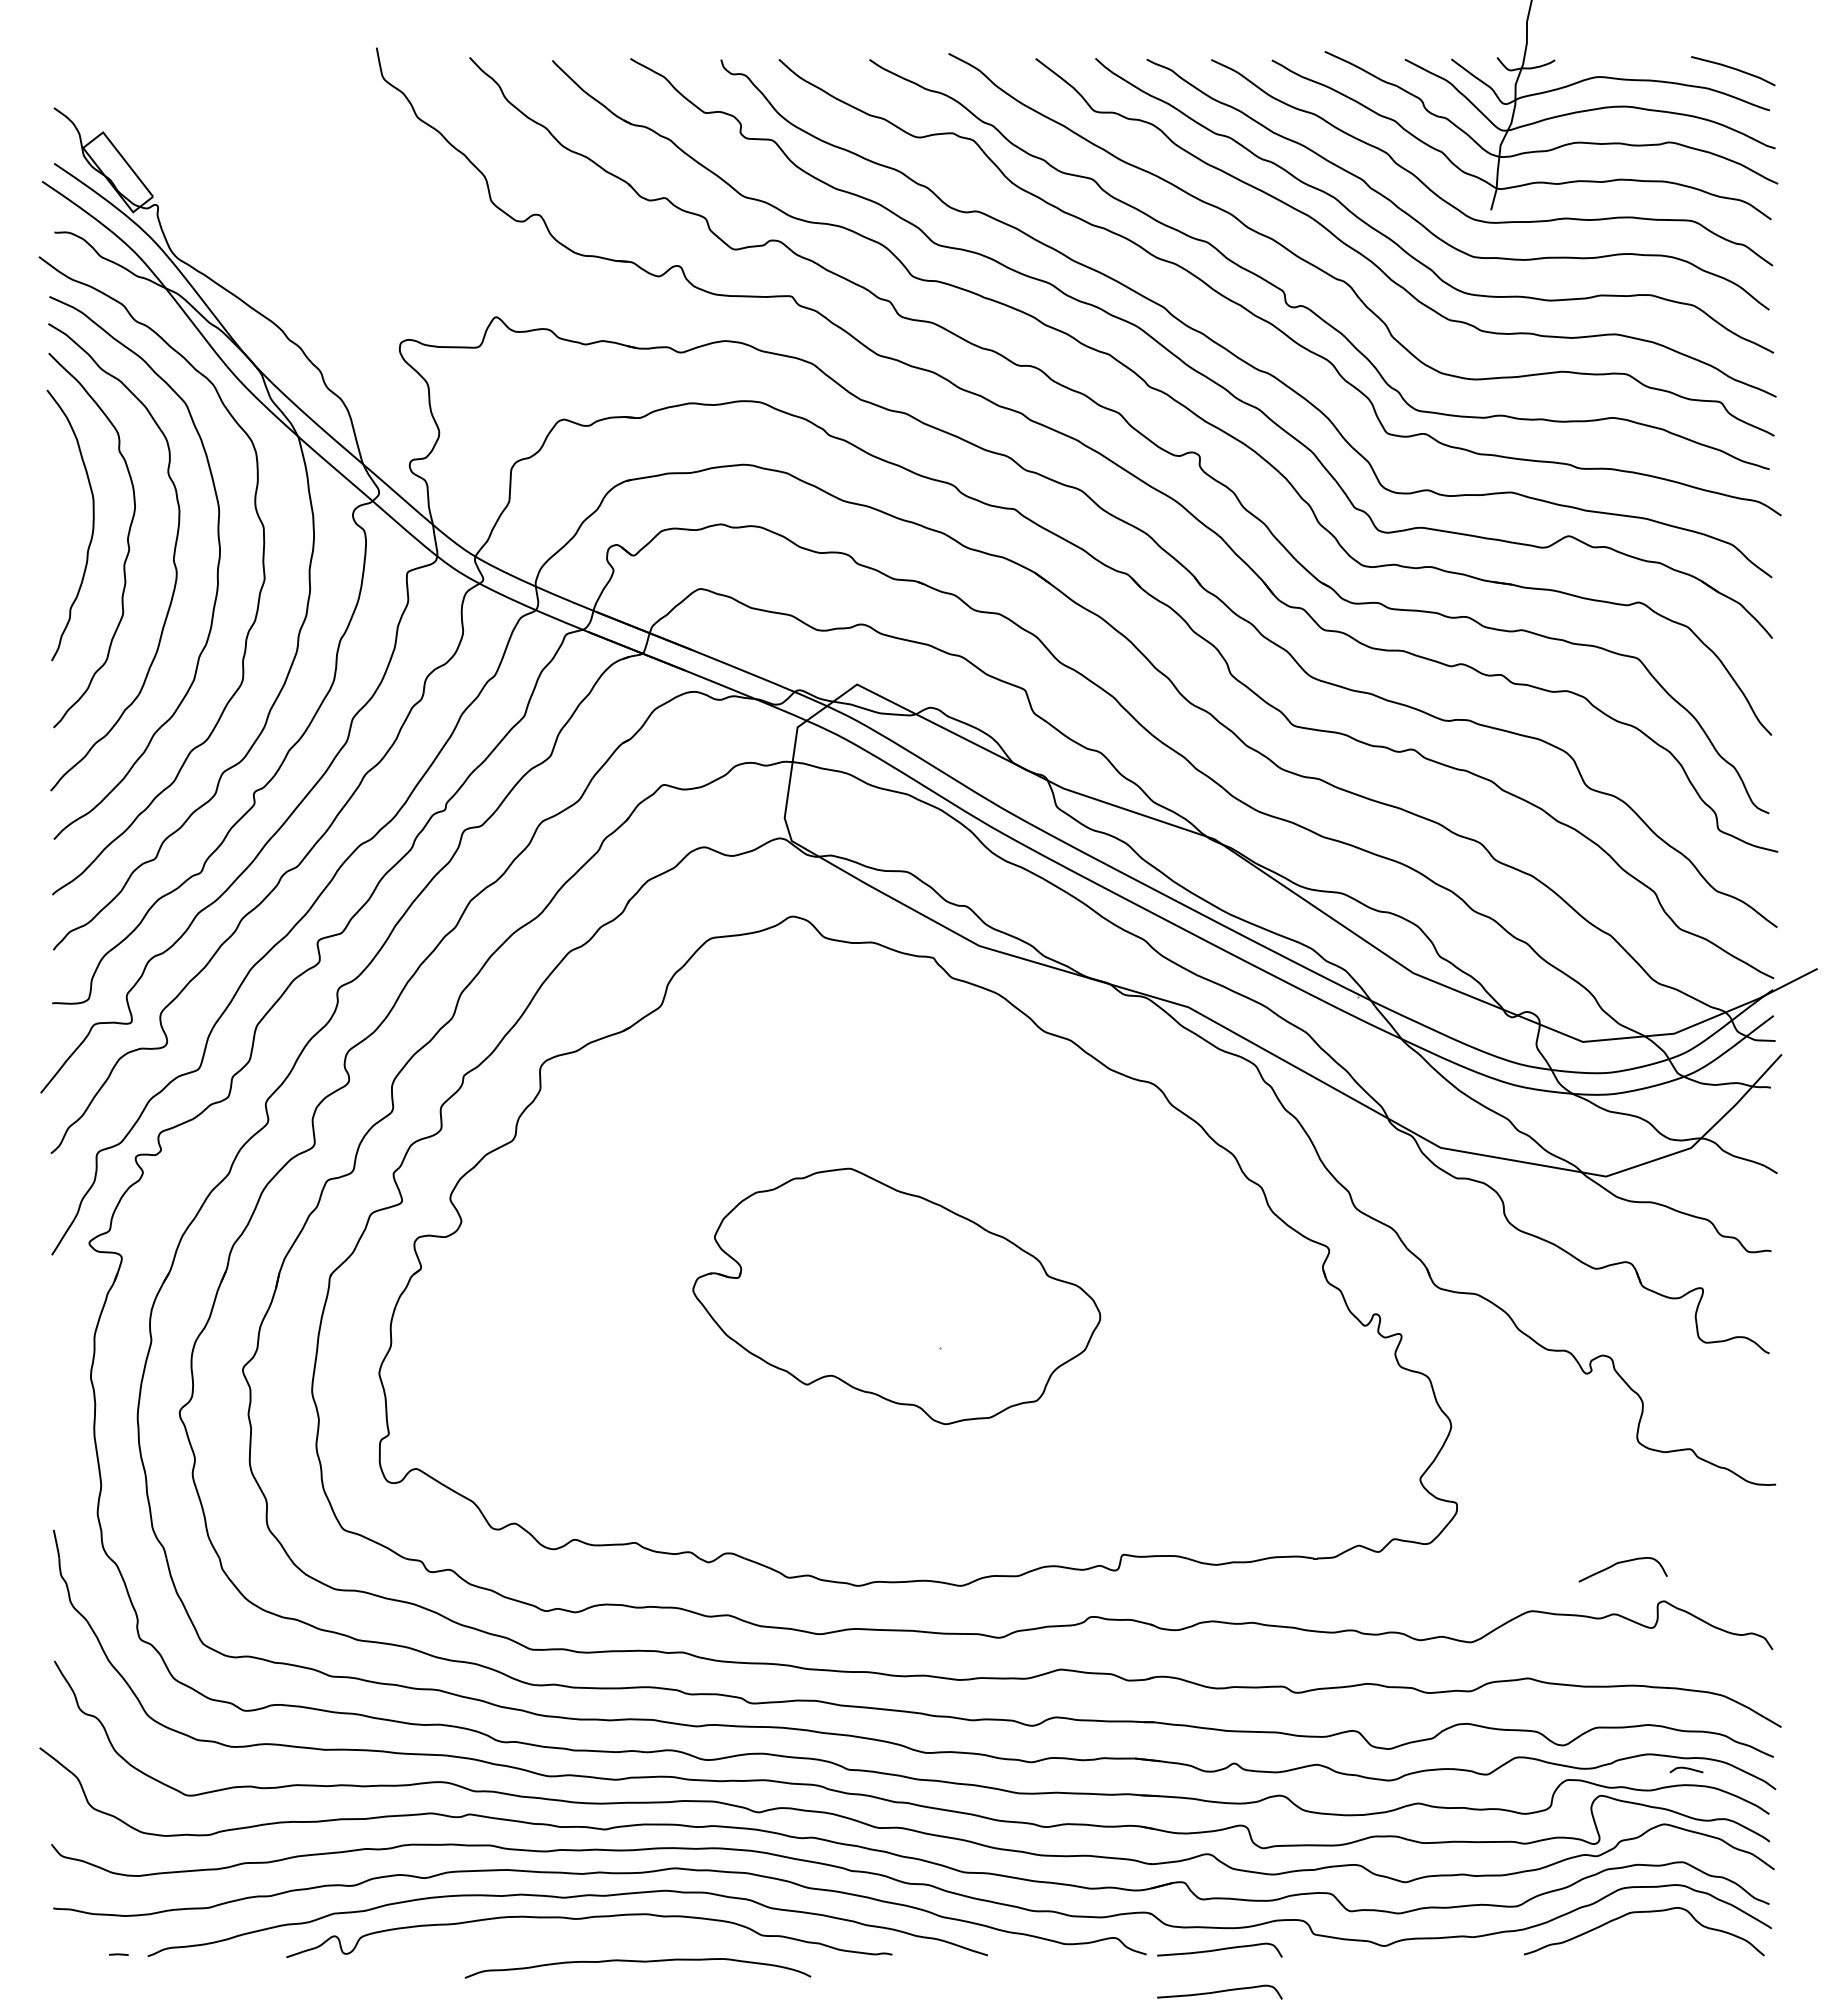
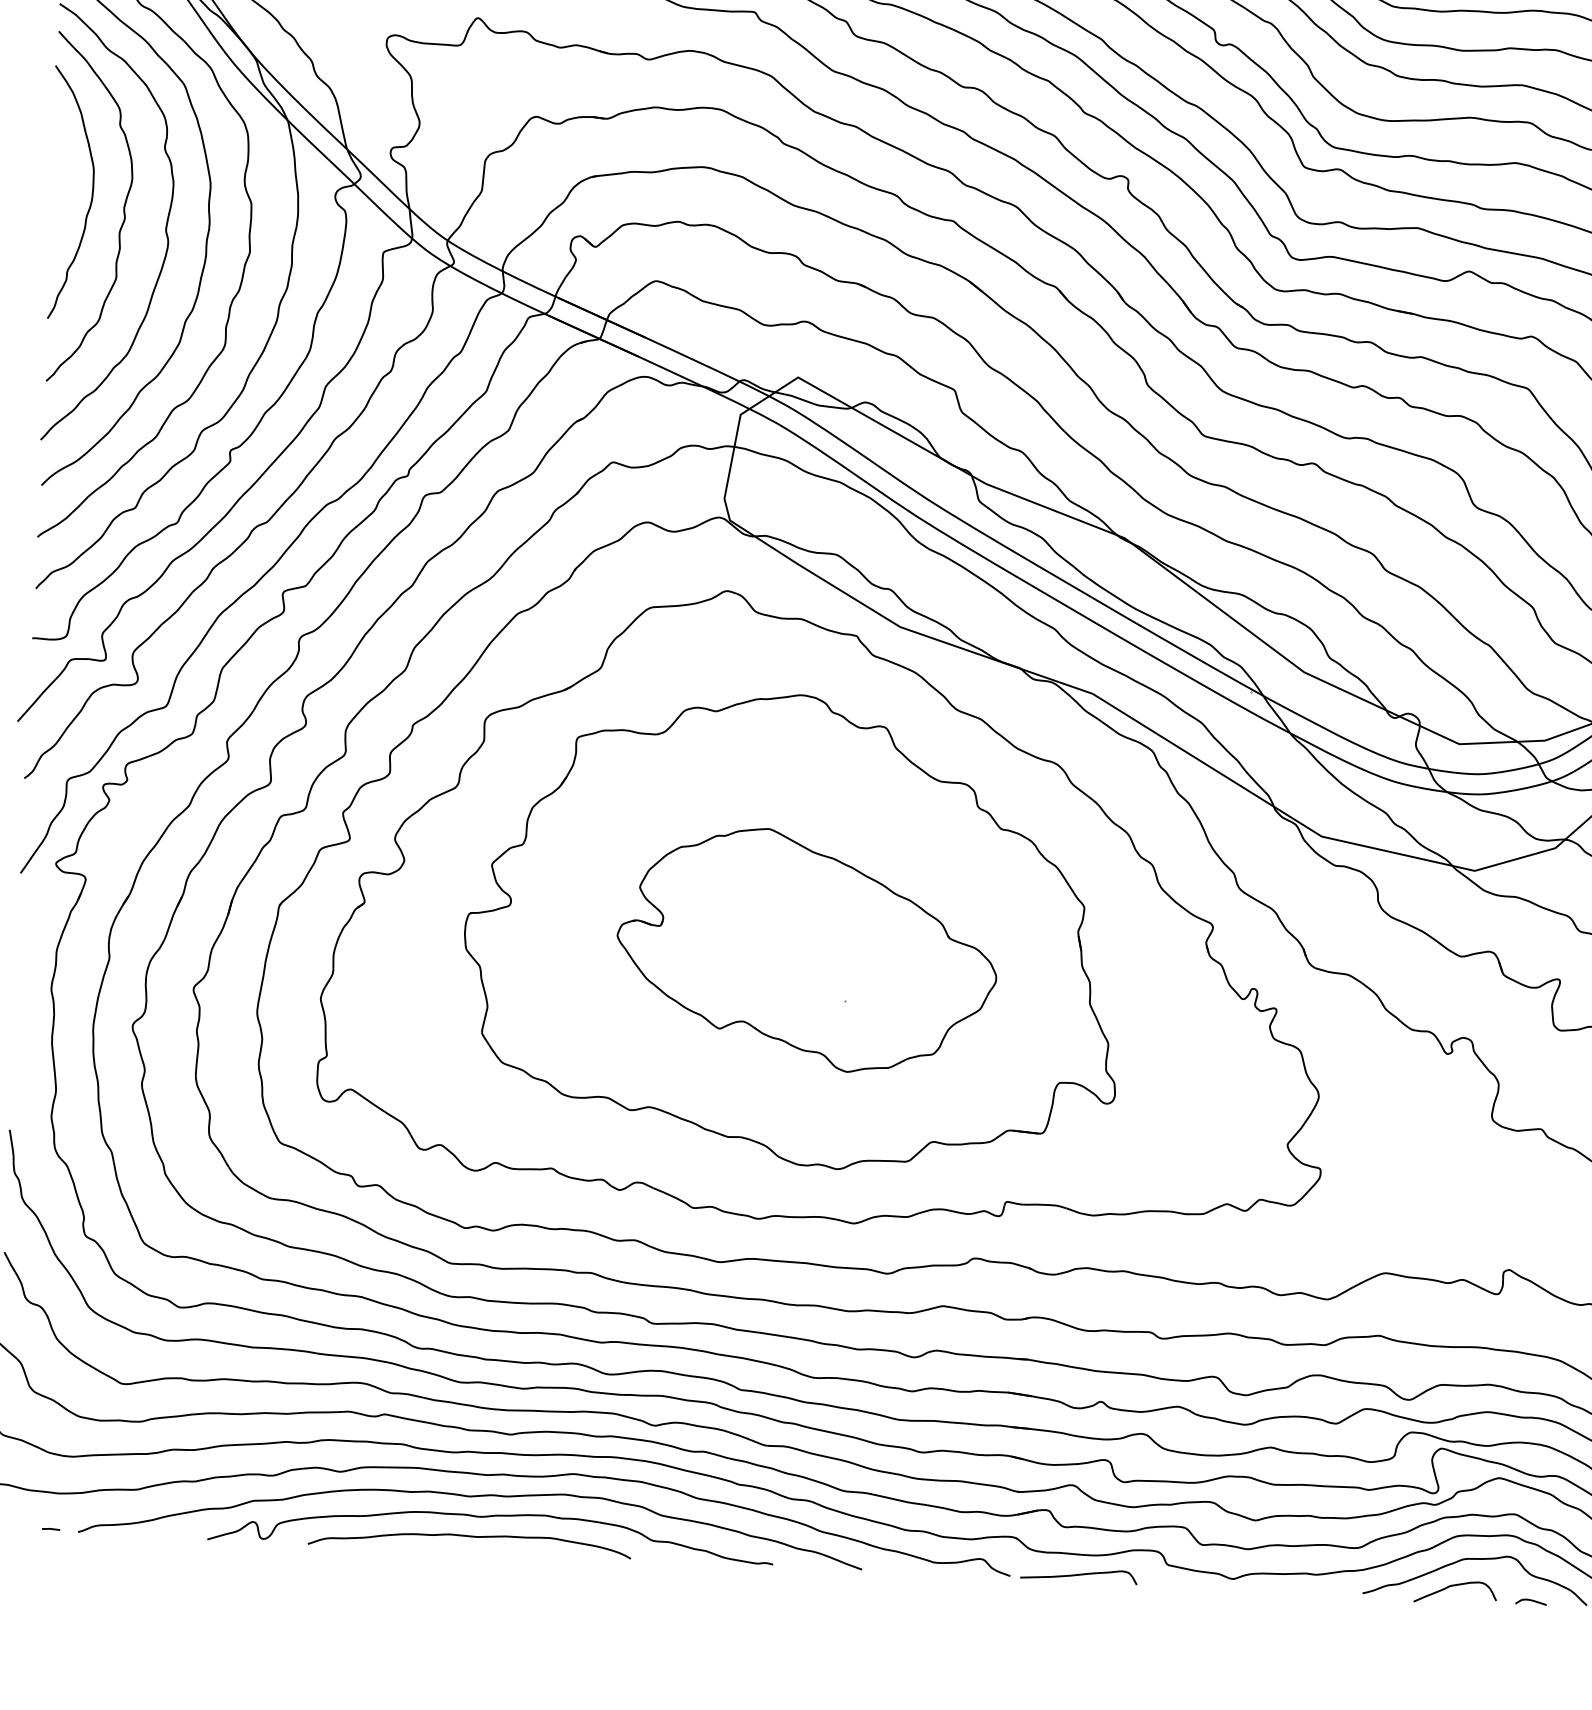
part: (881, 1276) -> (793, 931), added
curve: (1621, 1563) -> (1454, 1586), moved
curve: (1686, 1769) -> (1531, 1601), moved
curve: (637, 1962) -> (469, 1537), moved
curve: (1219, 1991) -> (1076, 1613), removed

